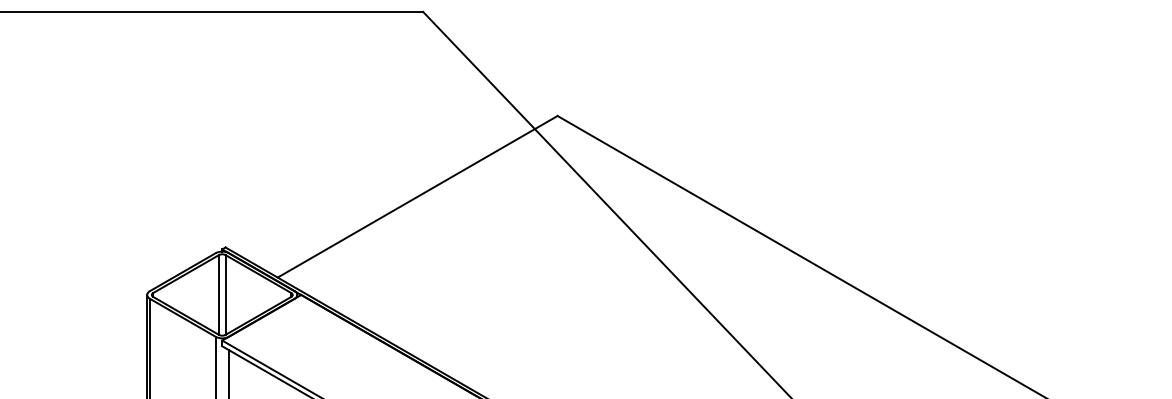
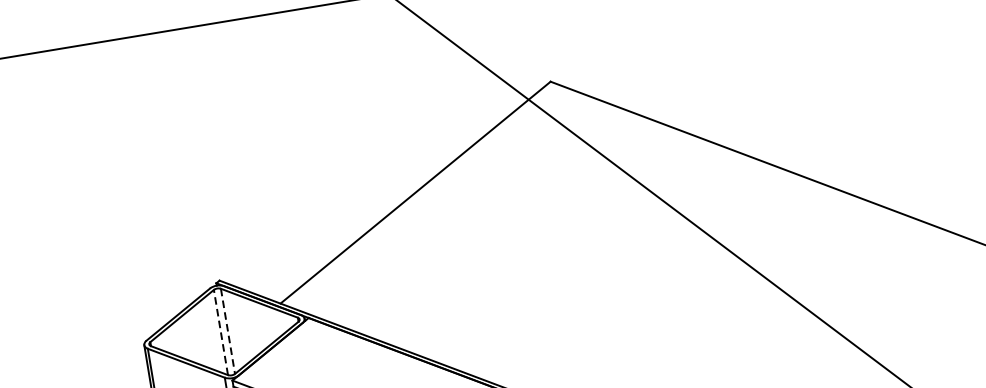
line: (219, 294) -> (221, 331), solid -> dashed
line: (225, 294) -> (227, 330), solid -> dashed

